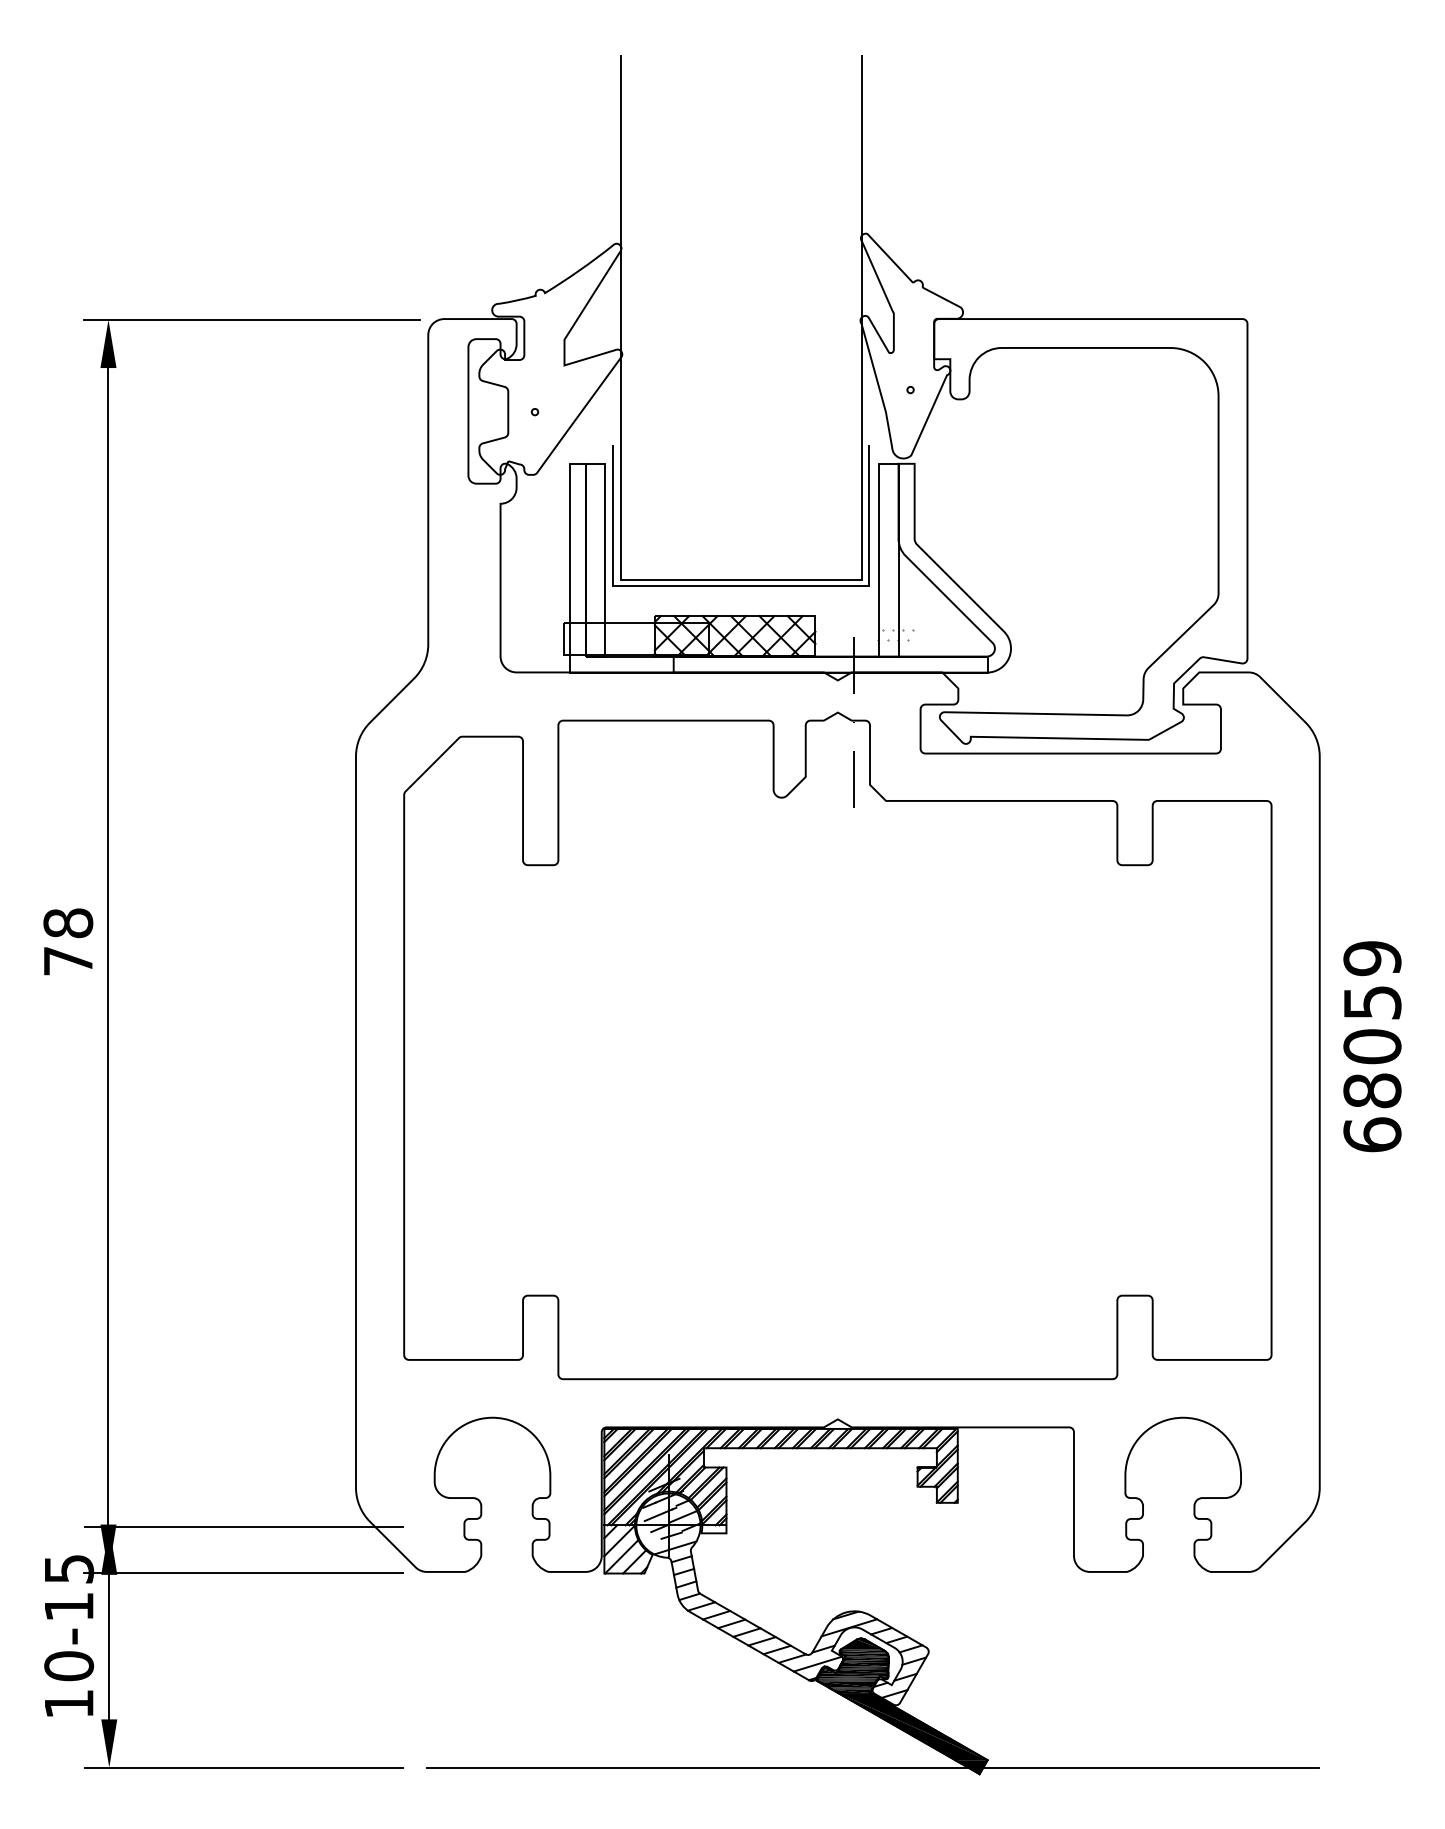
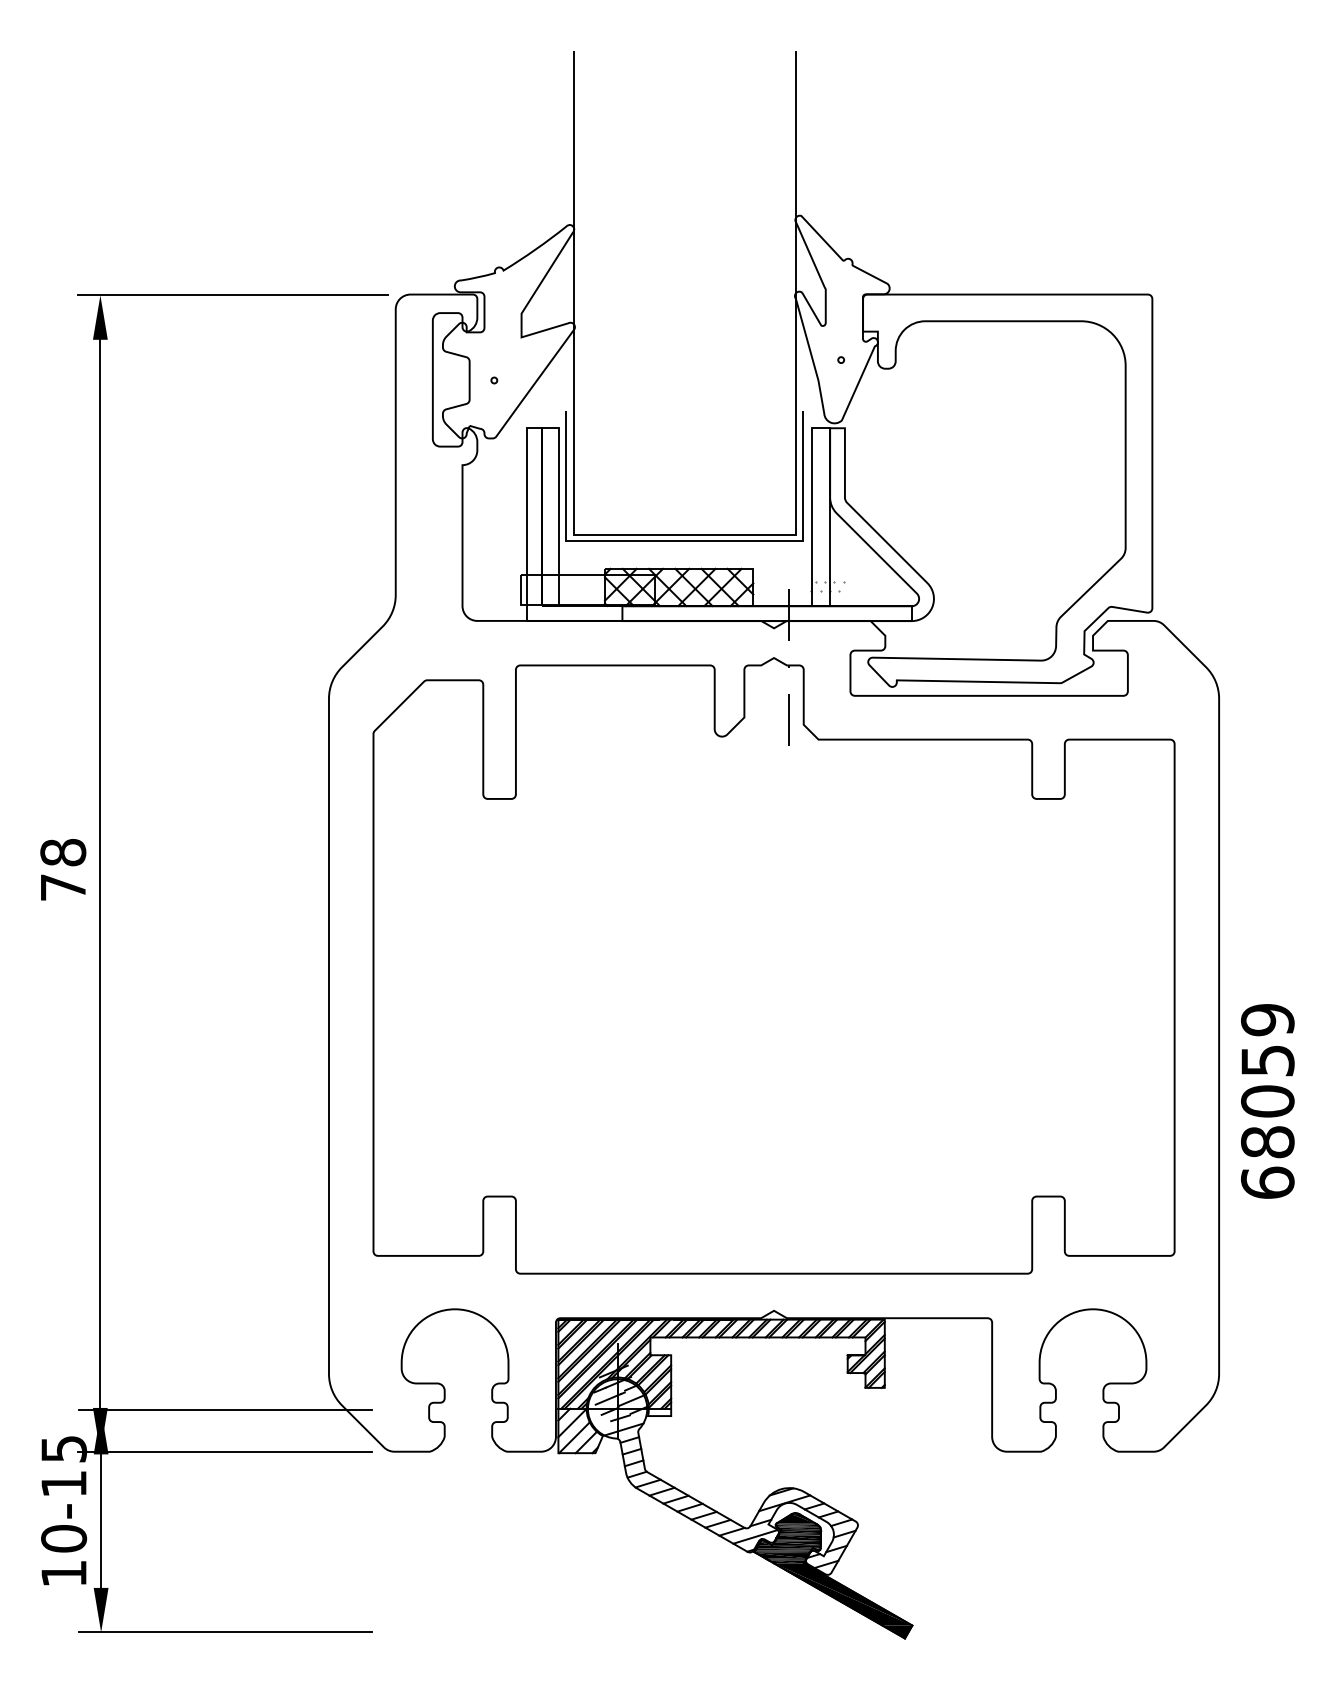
text: (1372, 1046) -> (1267, 1101), moved
line: (872, 1767) -> (806, 1632), removed

